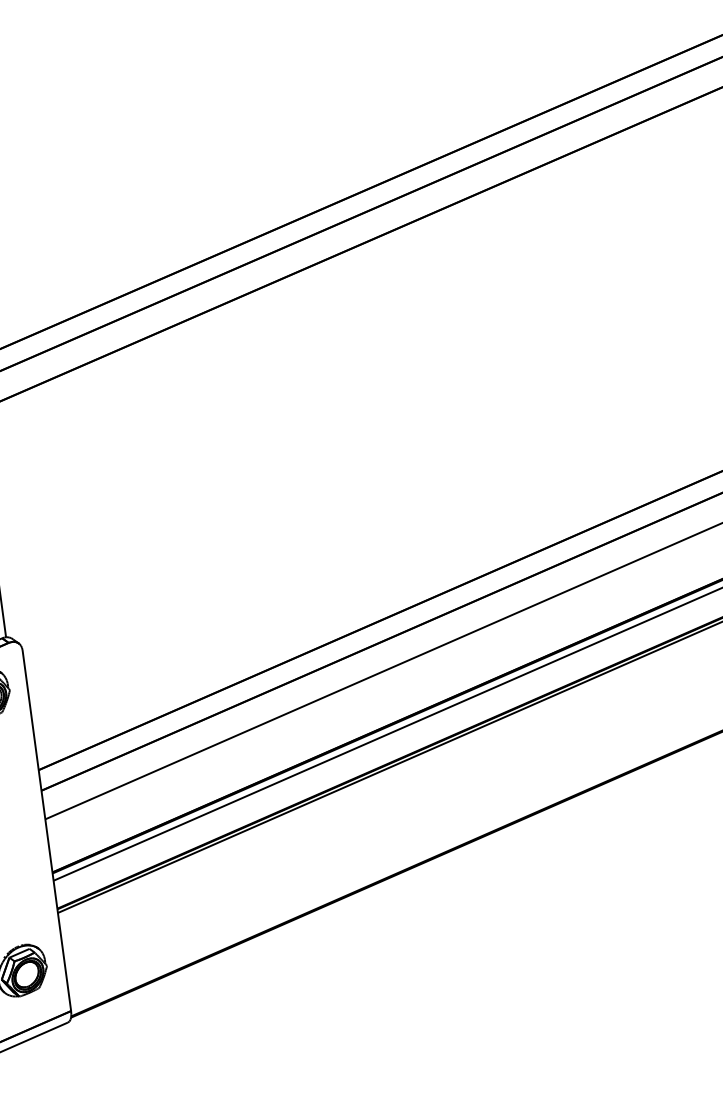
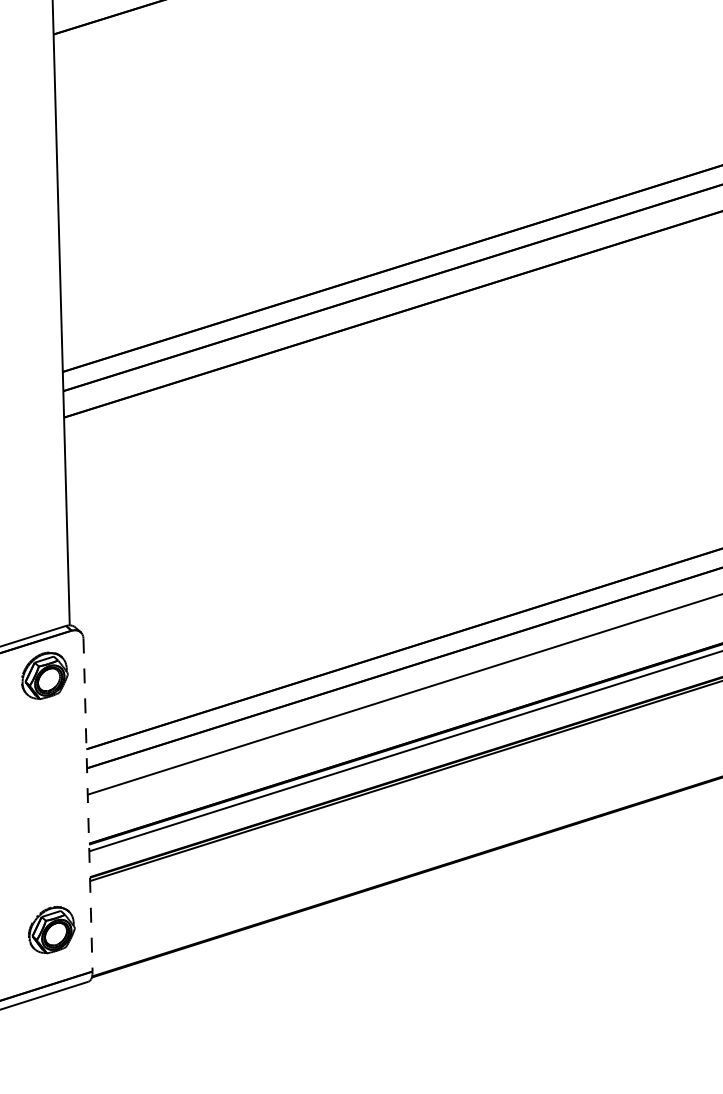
line: (47, 830) -> (88, 805), solid -> dashed

